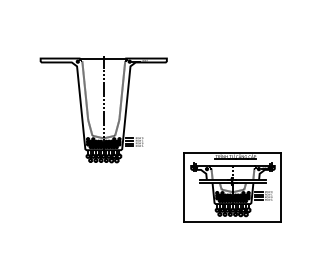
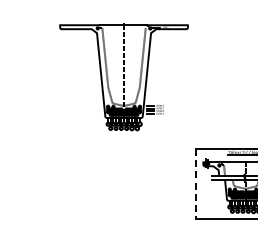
part: (103, 109) -> (123, 76), moved
line: (184, 187) -> (196, 184), solid -> dashed

